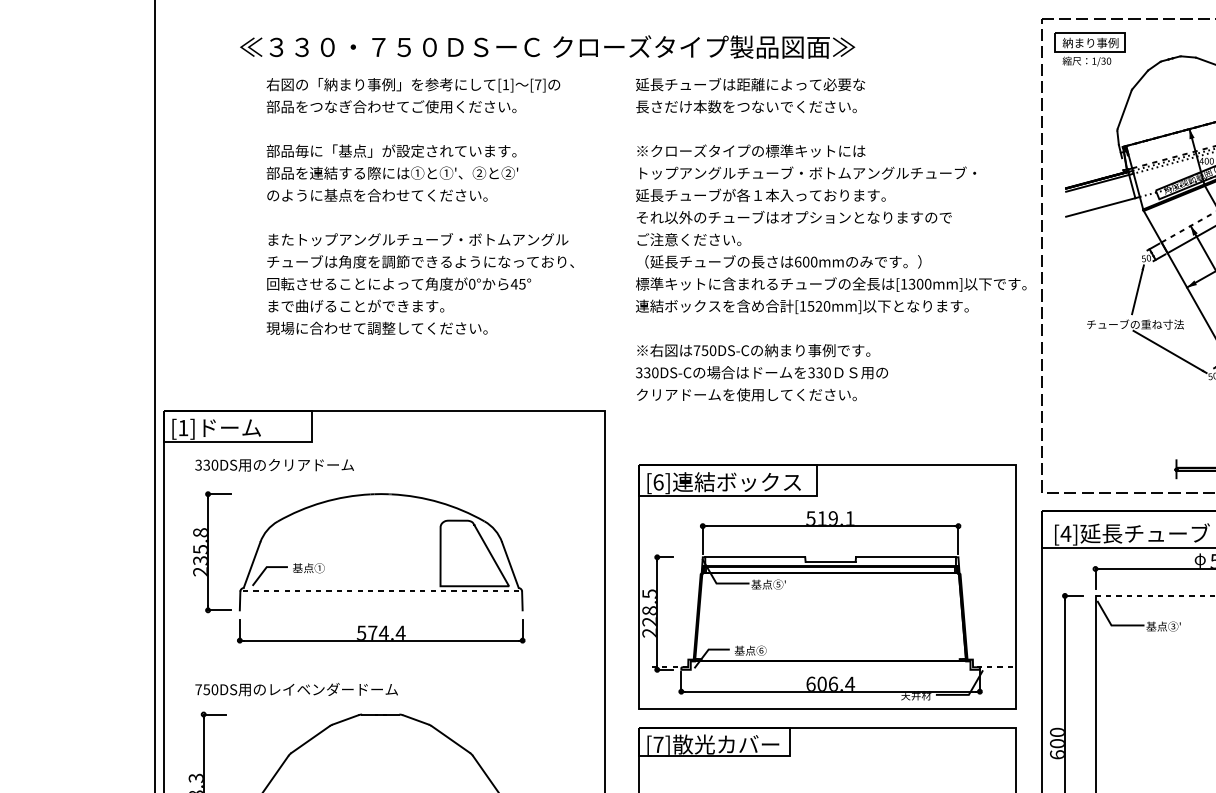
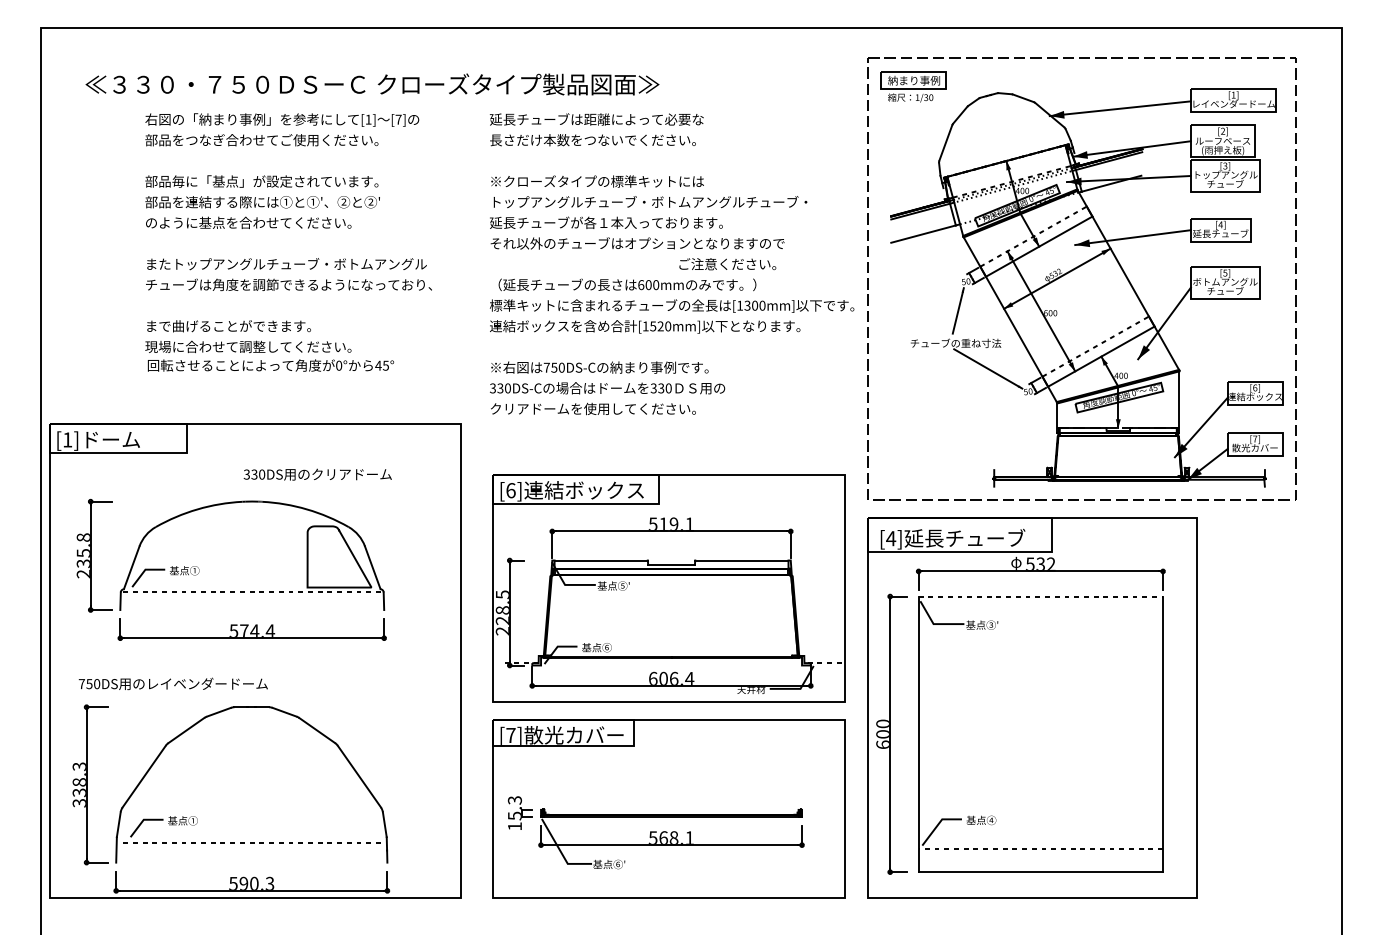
text: (547, 47) -> (372, 84), moved
text: (689, 240) -> (727, 264), moved
text: (399, 283) -> (271, 365), moved
text: (274, 465) -> (317, 474), moved

